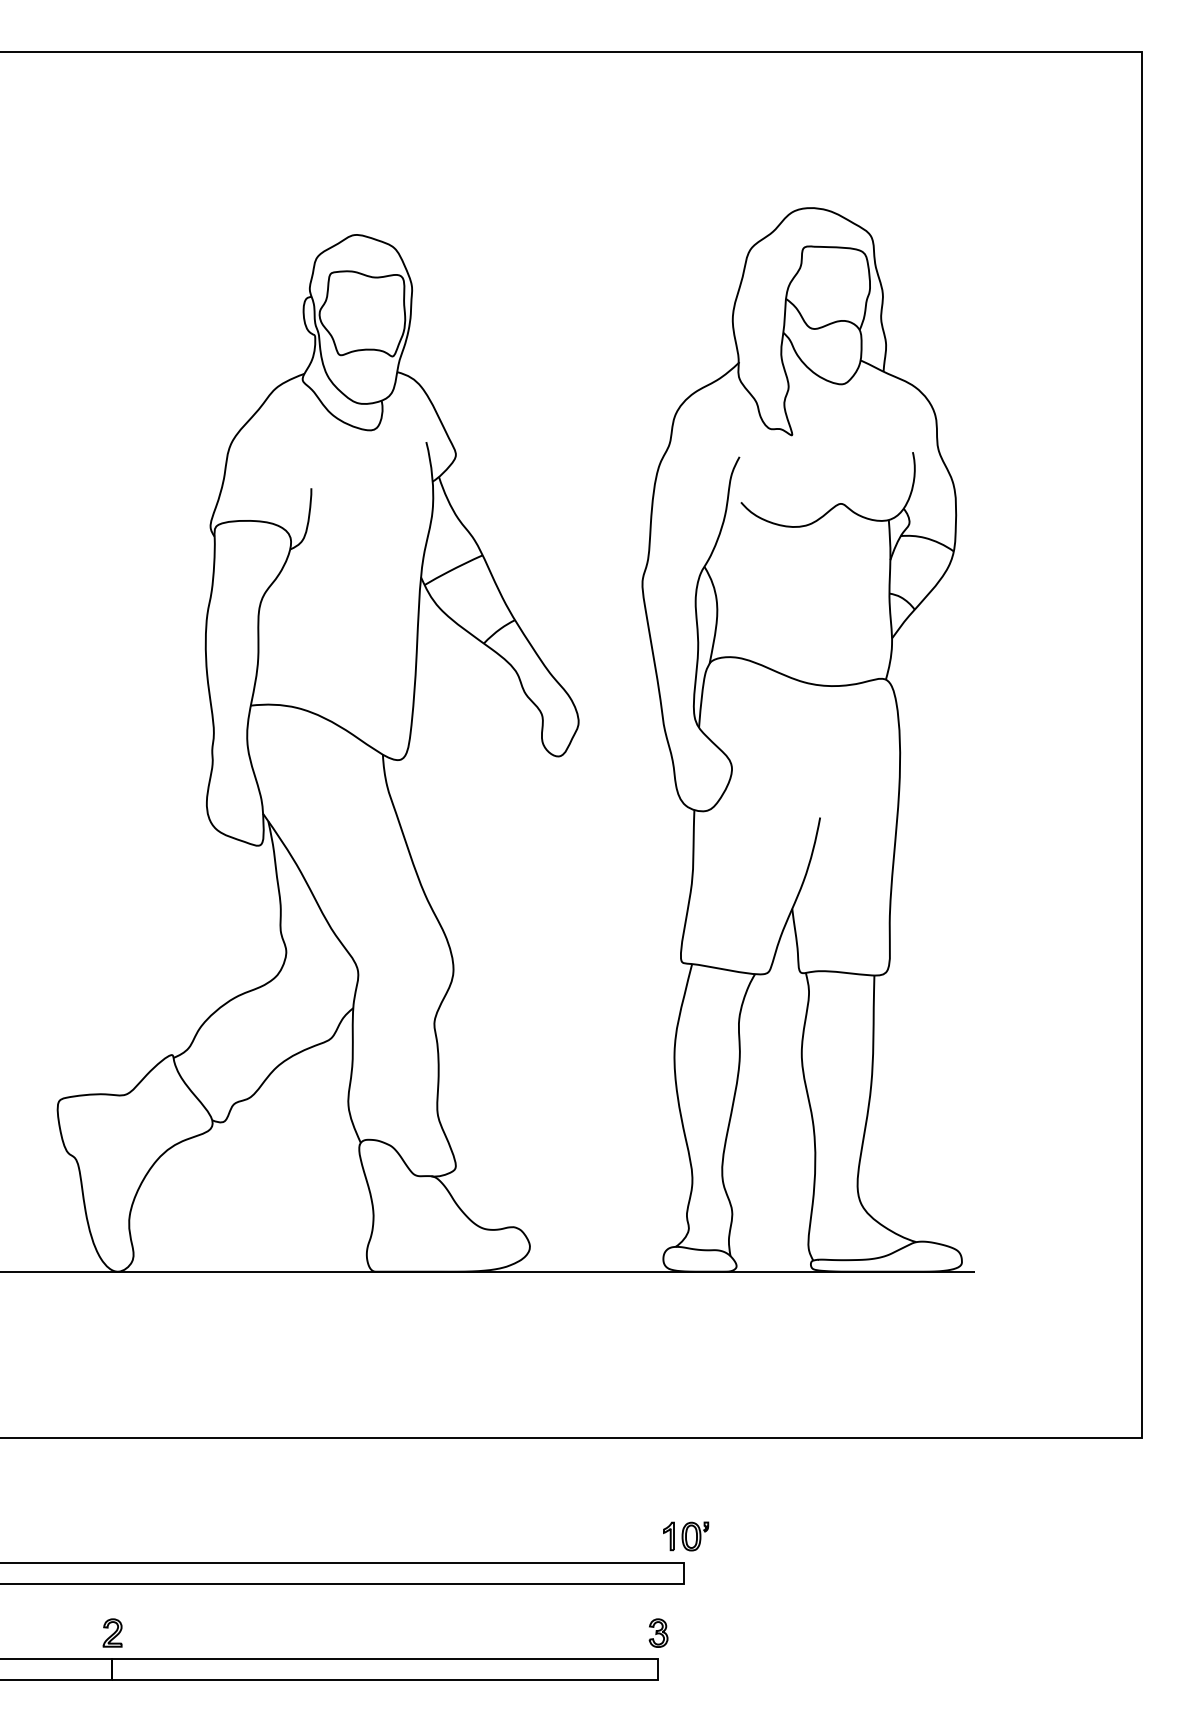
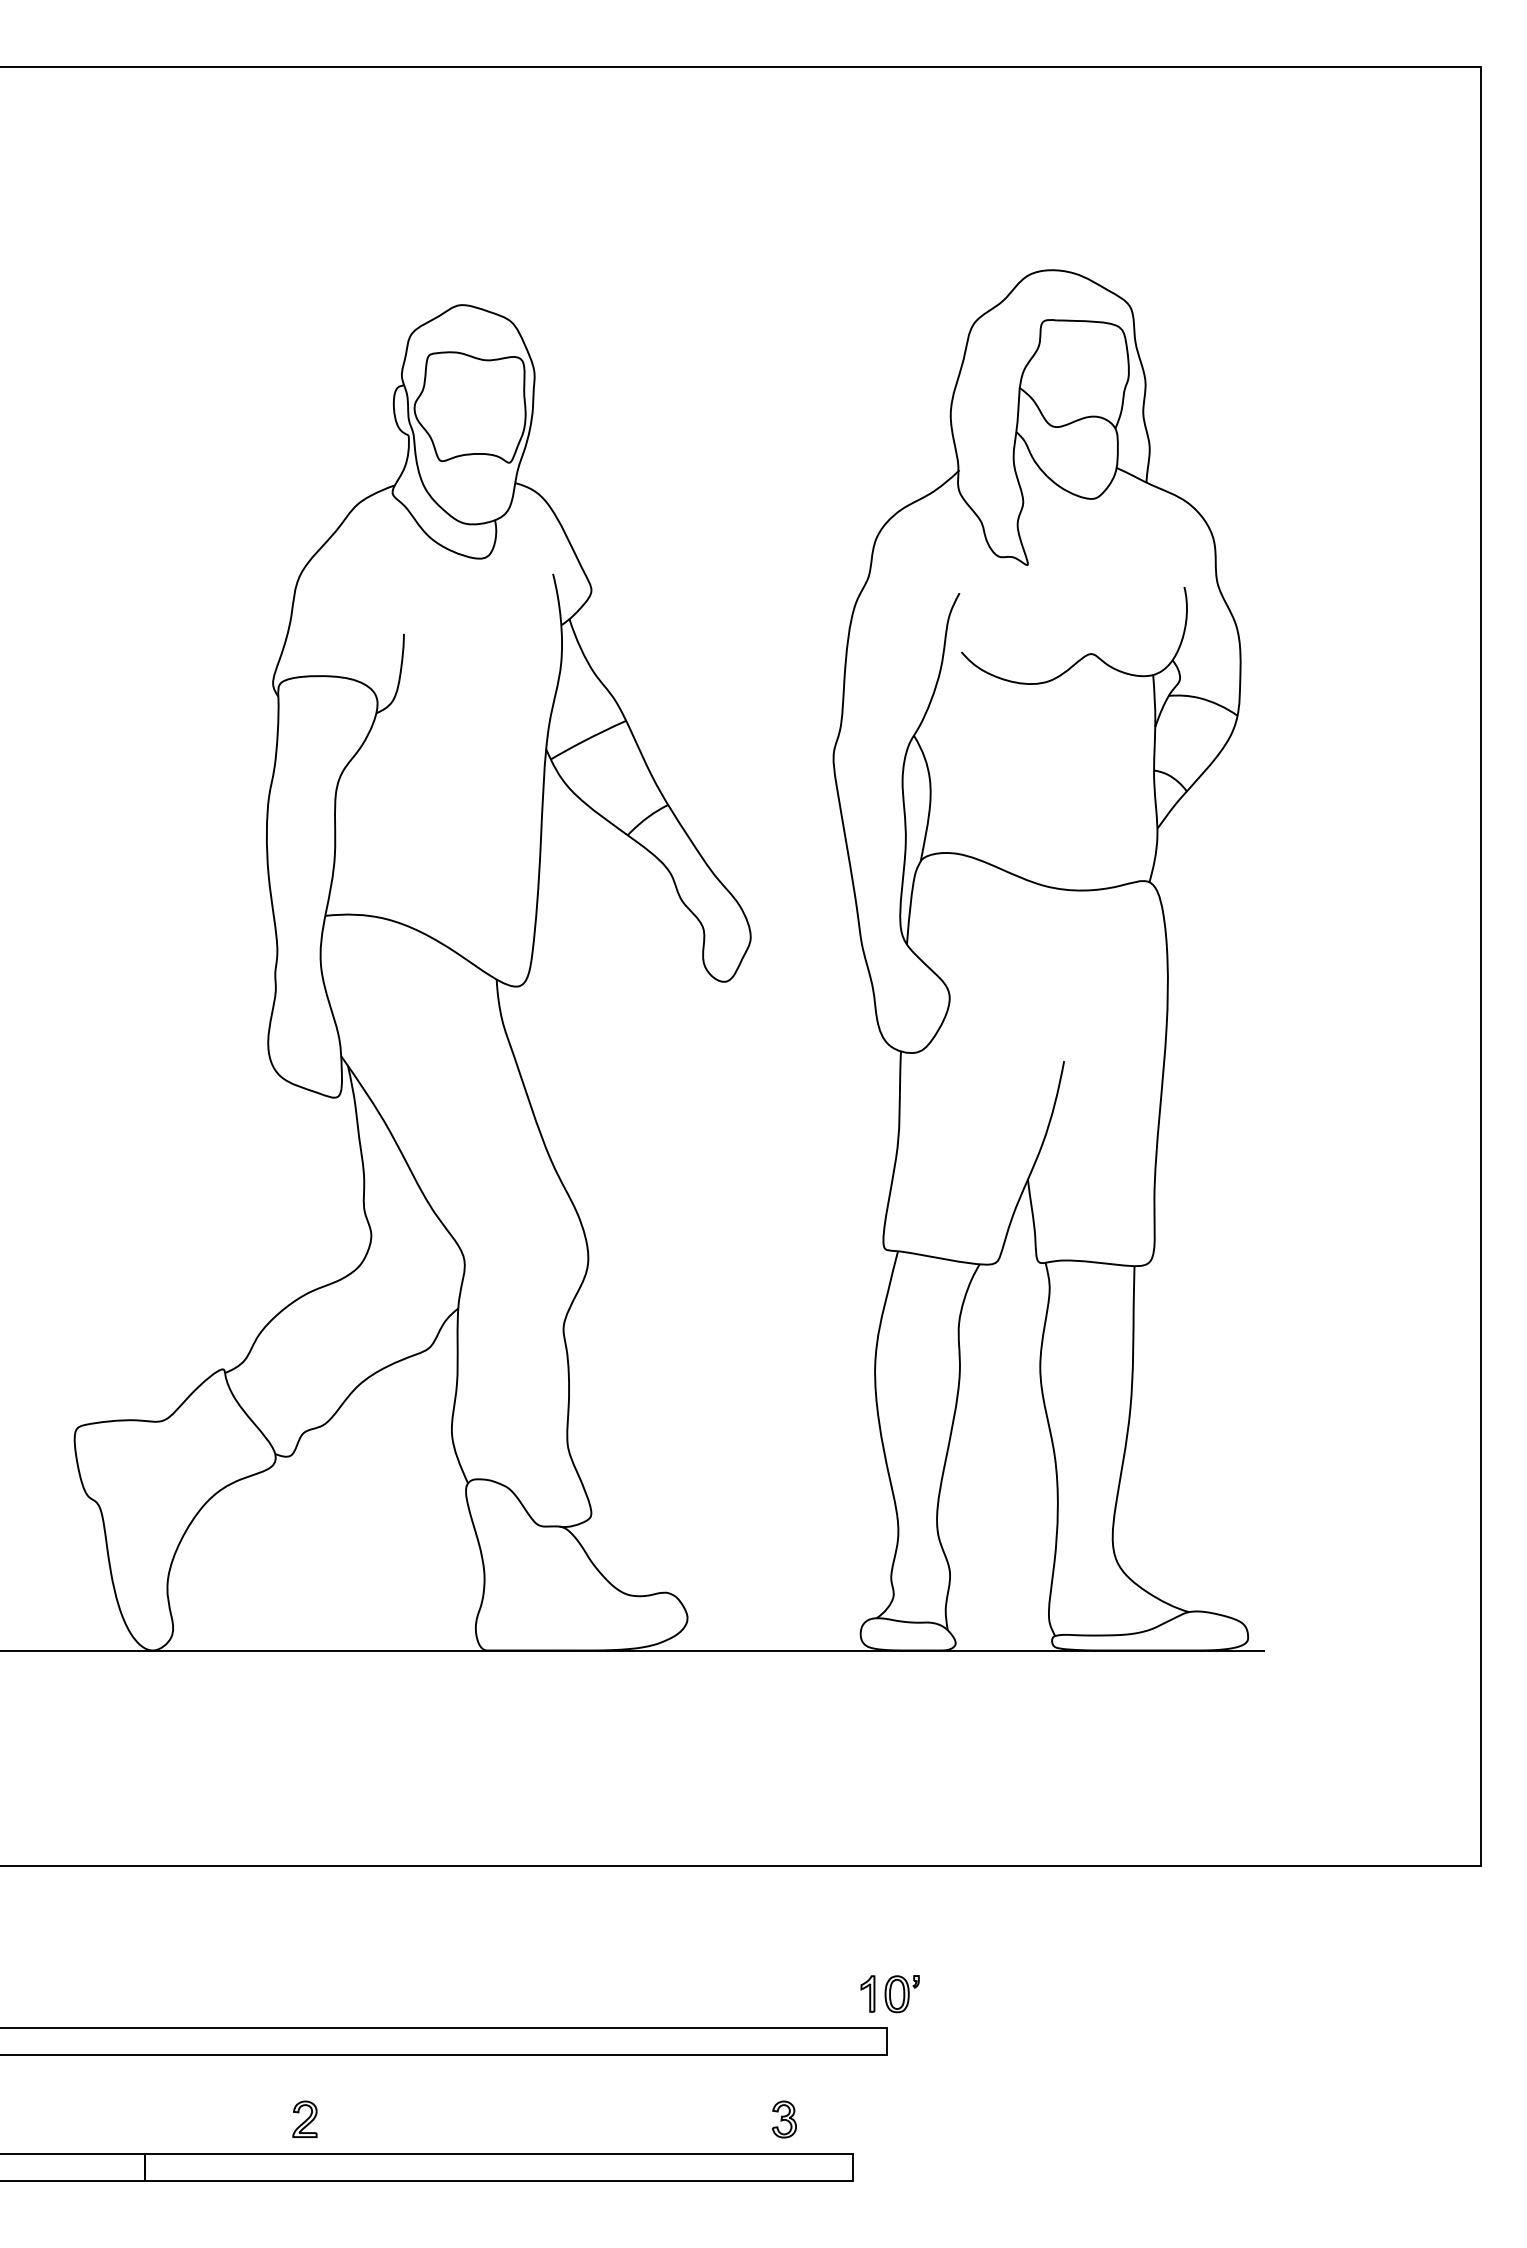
part: (112, 1632) -> (304, 2118), moved
part: (658, 1633) -> (784, 2119), moved

